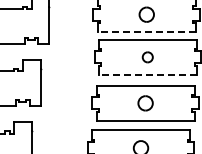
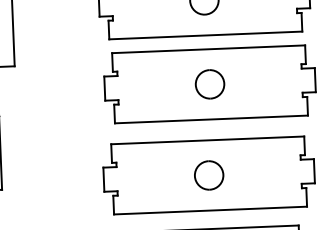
line: (146, 32) -> (205, 35), dashed -> solid
part: (147, 57) -> (209, 84), size x1.43
line: (147, 75) -> (210, 120), dashed -> solid

